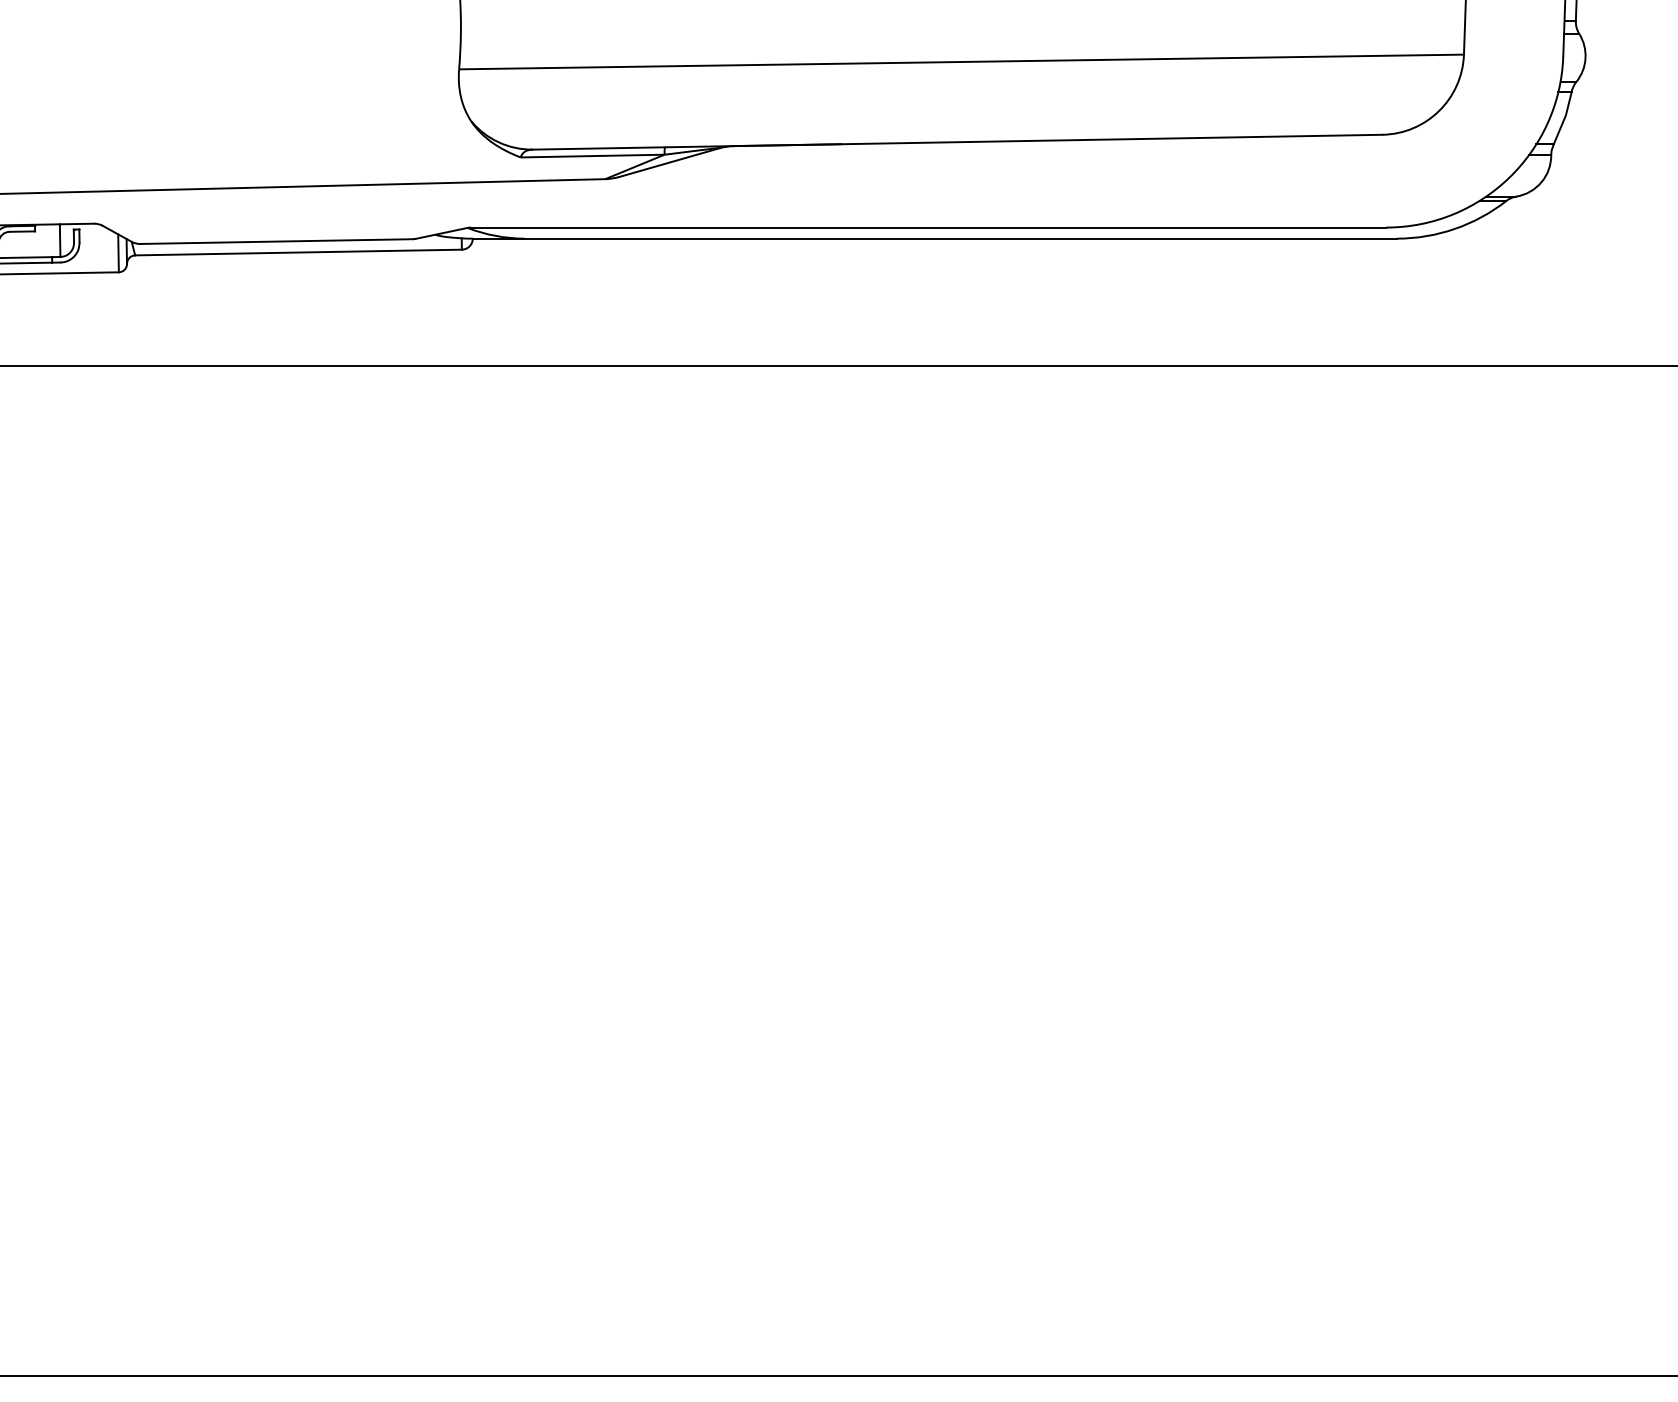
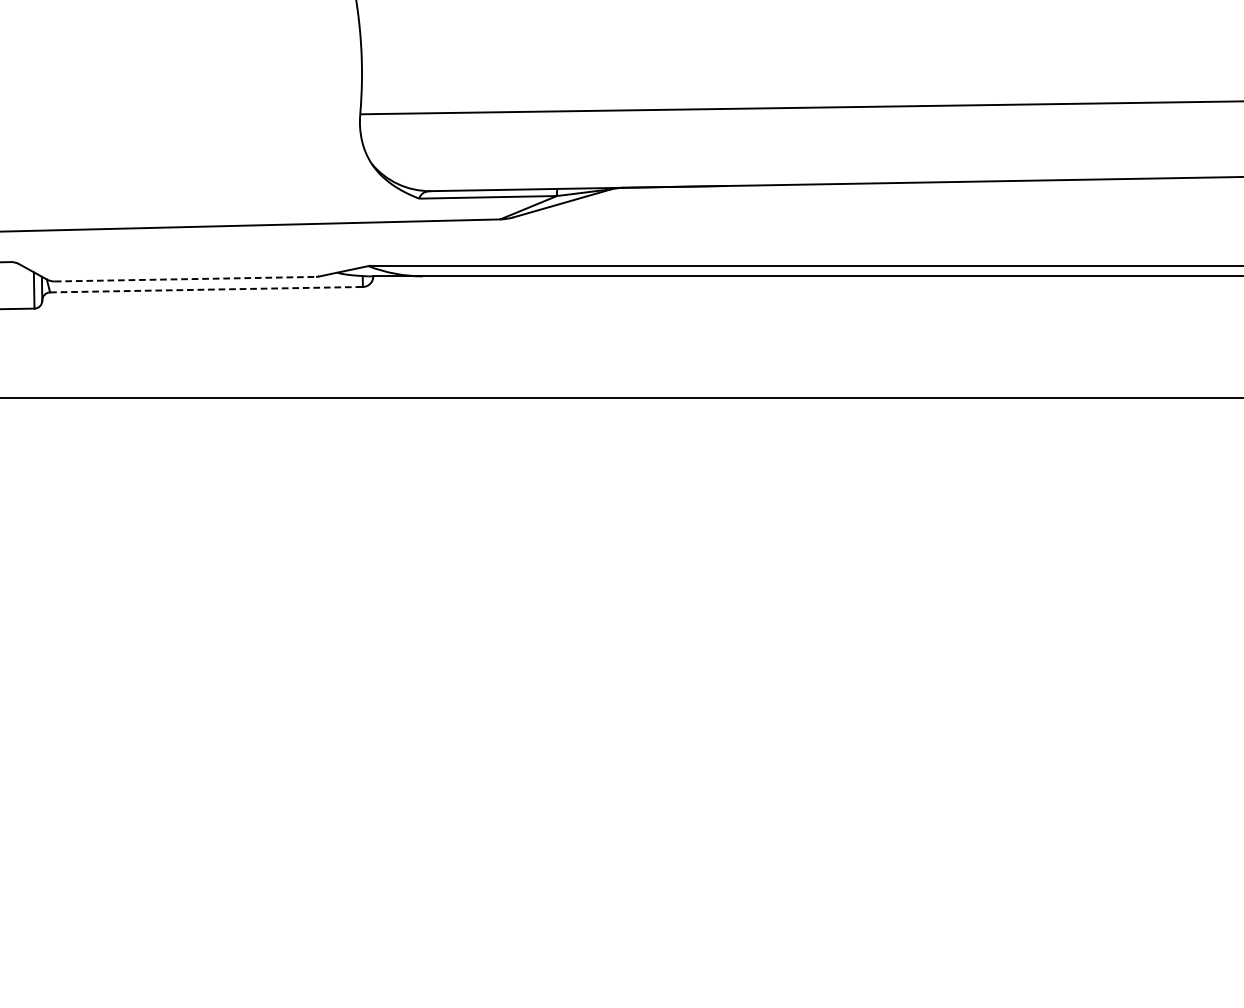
line: (277, 241) -> (186, 279), solid -> dashed
line: (299, 252) -> (207, 289), solid -> dashed

